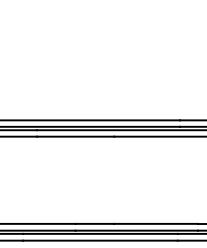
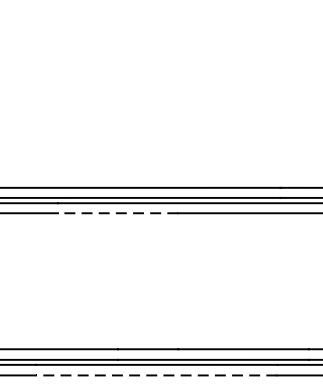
line: (75, 136) -> (117, 212), solid -> dashed
line: (99, 240) -> (155, 375), solid -> dashed

